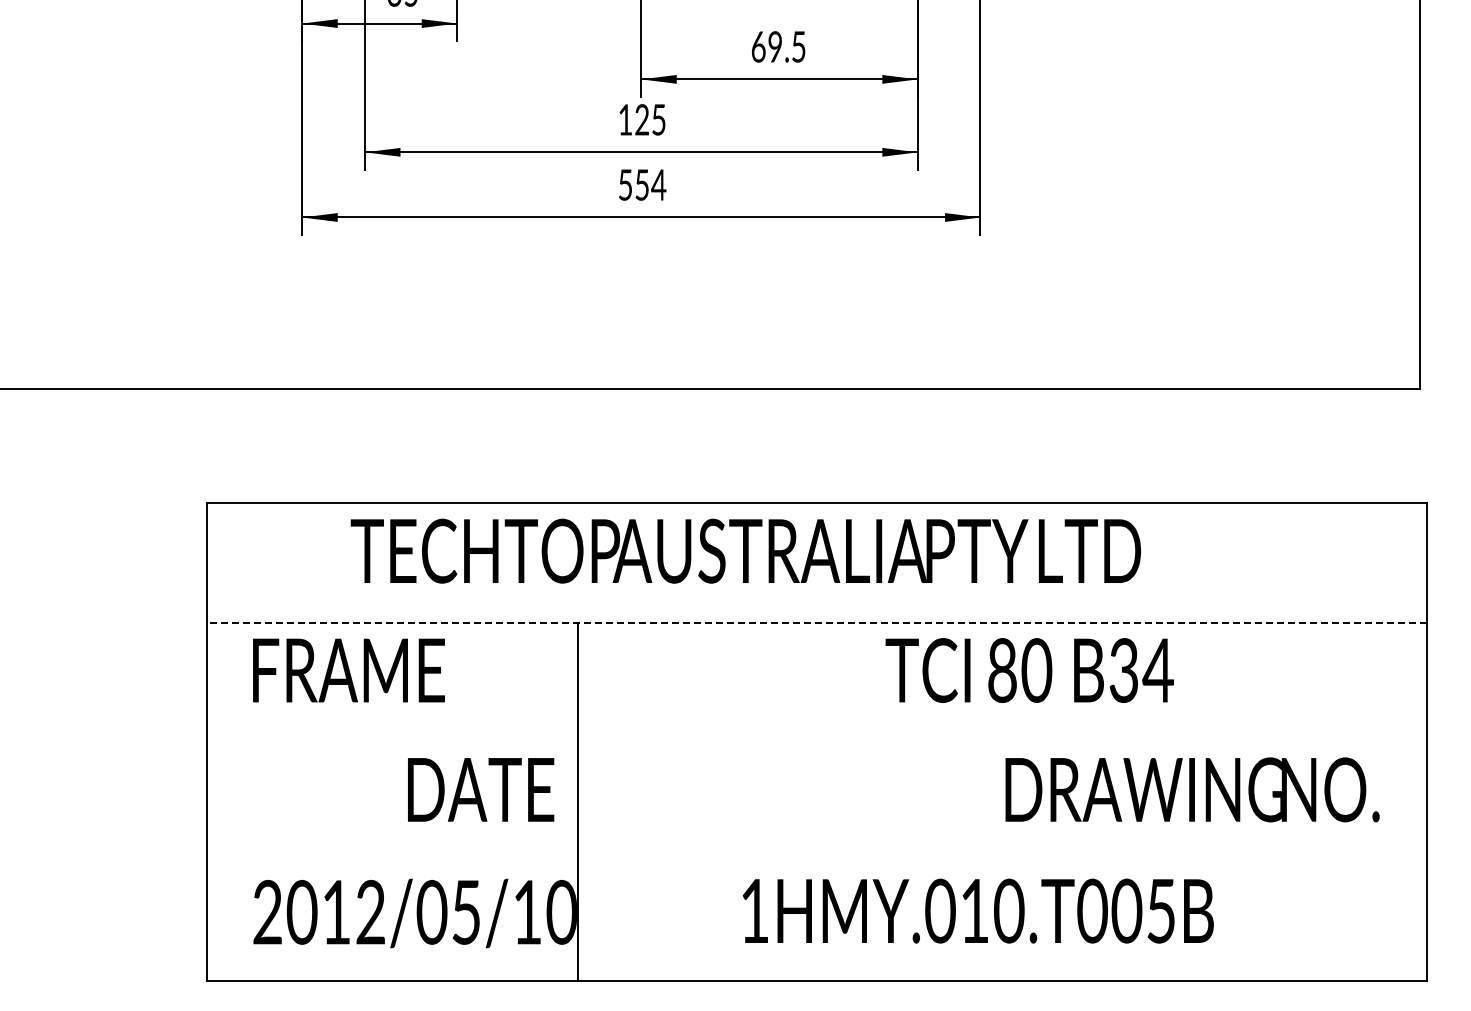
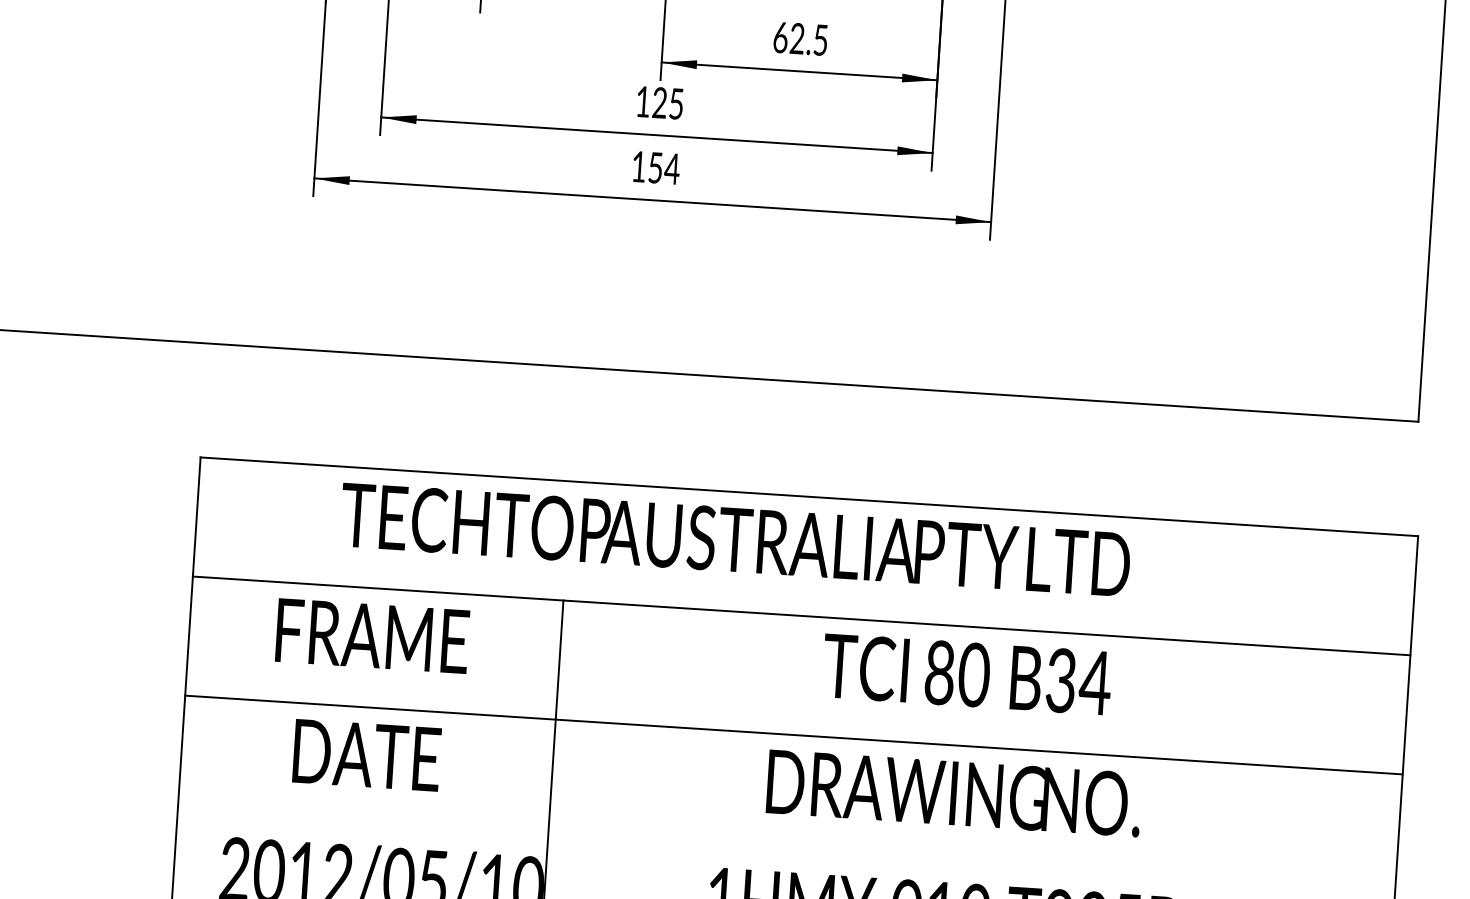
text: (775, 47) -> (797, 39), 69.5 -> 62.5
text: (625, 184) -> (639, 166), 554 -> 154
line: (816, 622) -> (801, 615), dashed -> solid
text: (348, 670) -> (372, 636), moved
text: (1029, 670) -> (966, 674), moved
line: (816, 742) -> (793, 735), added
text: (481, 789) -> (367, 755), moved
text: (1192, 789) -> (954, 792), moved

